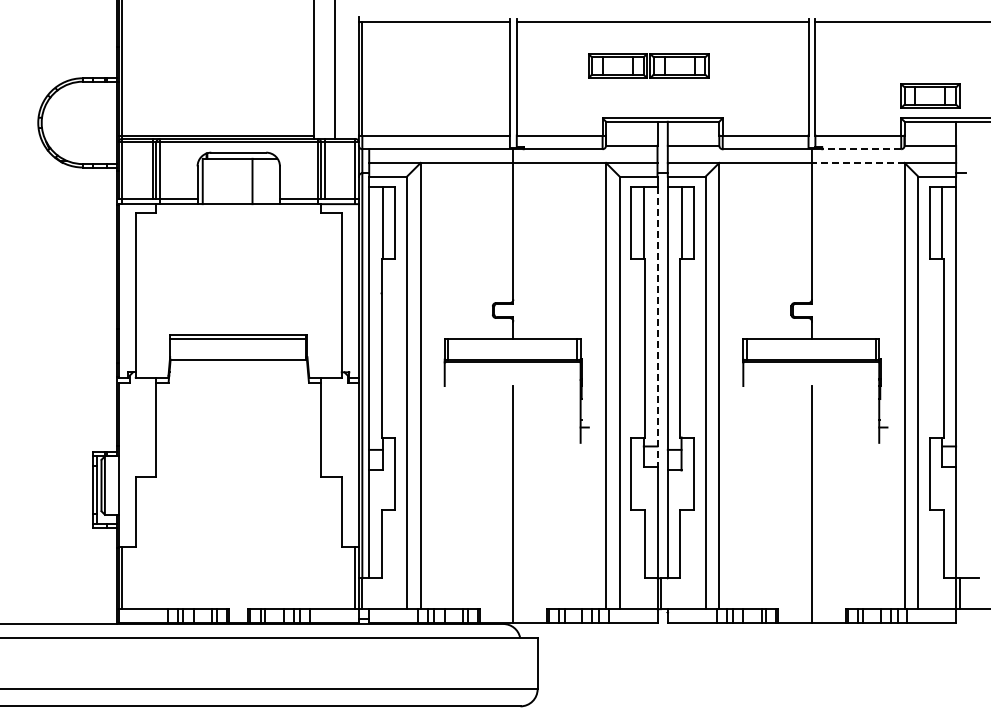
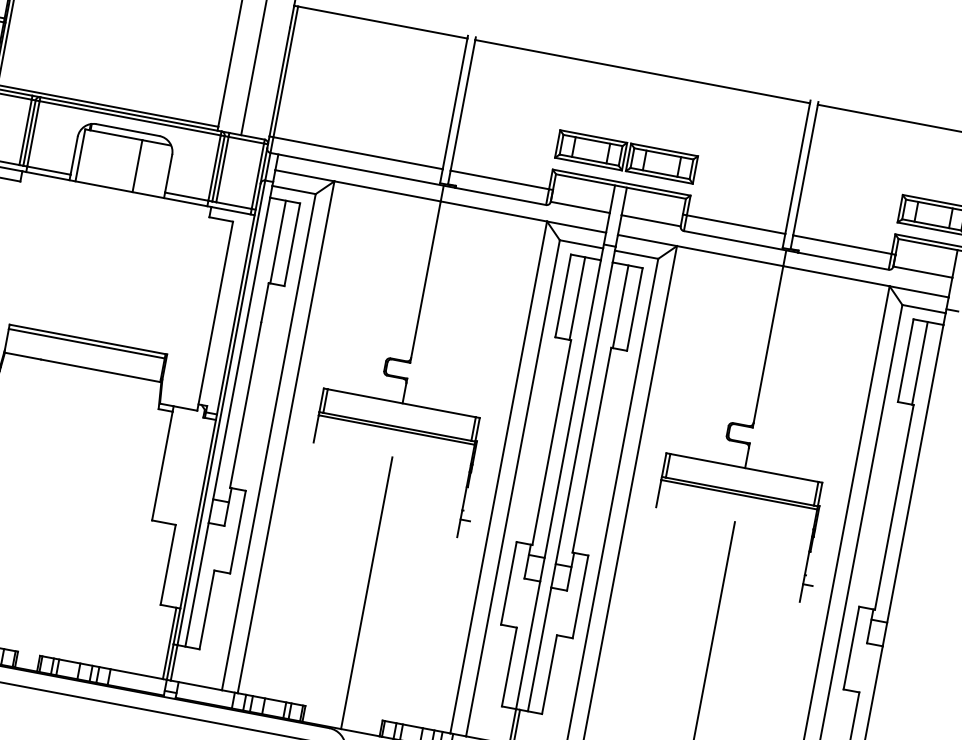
part: (648, 65) -> (626, 156), moved
line: (861, 149) -> (843, 261), dashed -> solid
line: (857, 162) -> (835, 275), dashed -> solid
line: (657, 327) -> (570, 421), dashed -> solid

